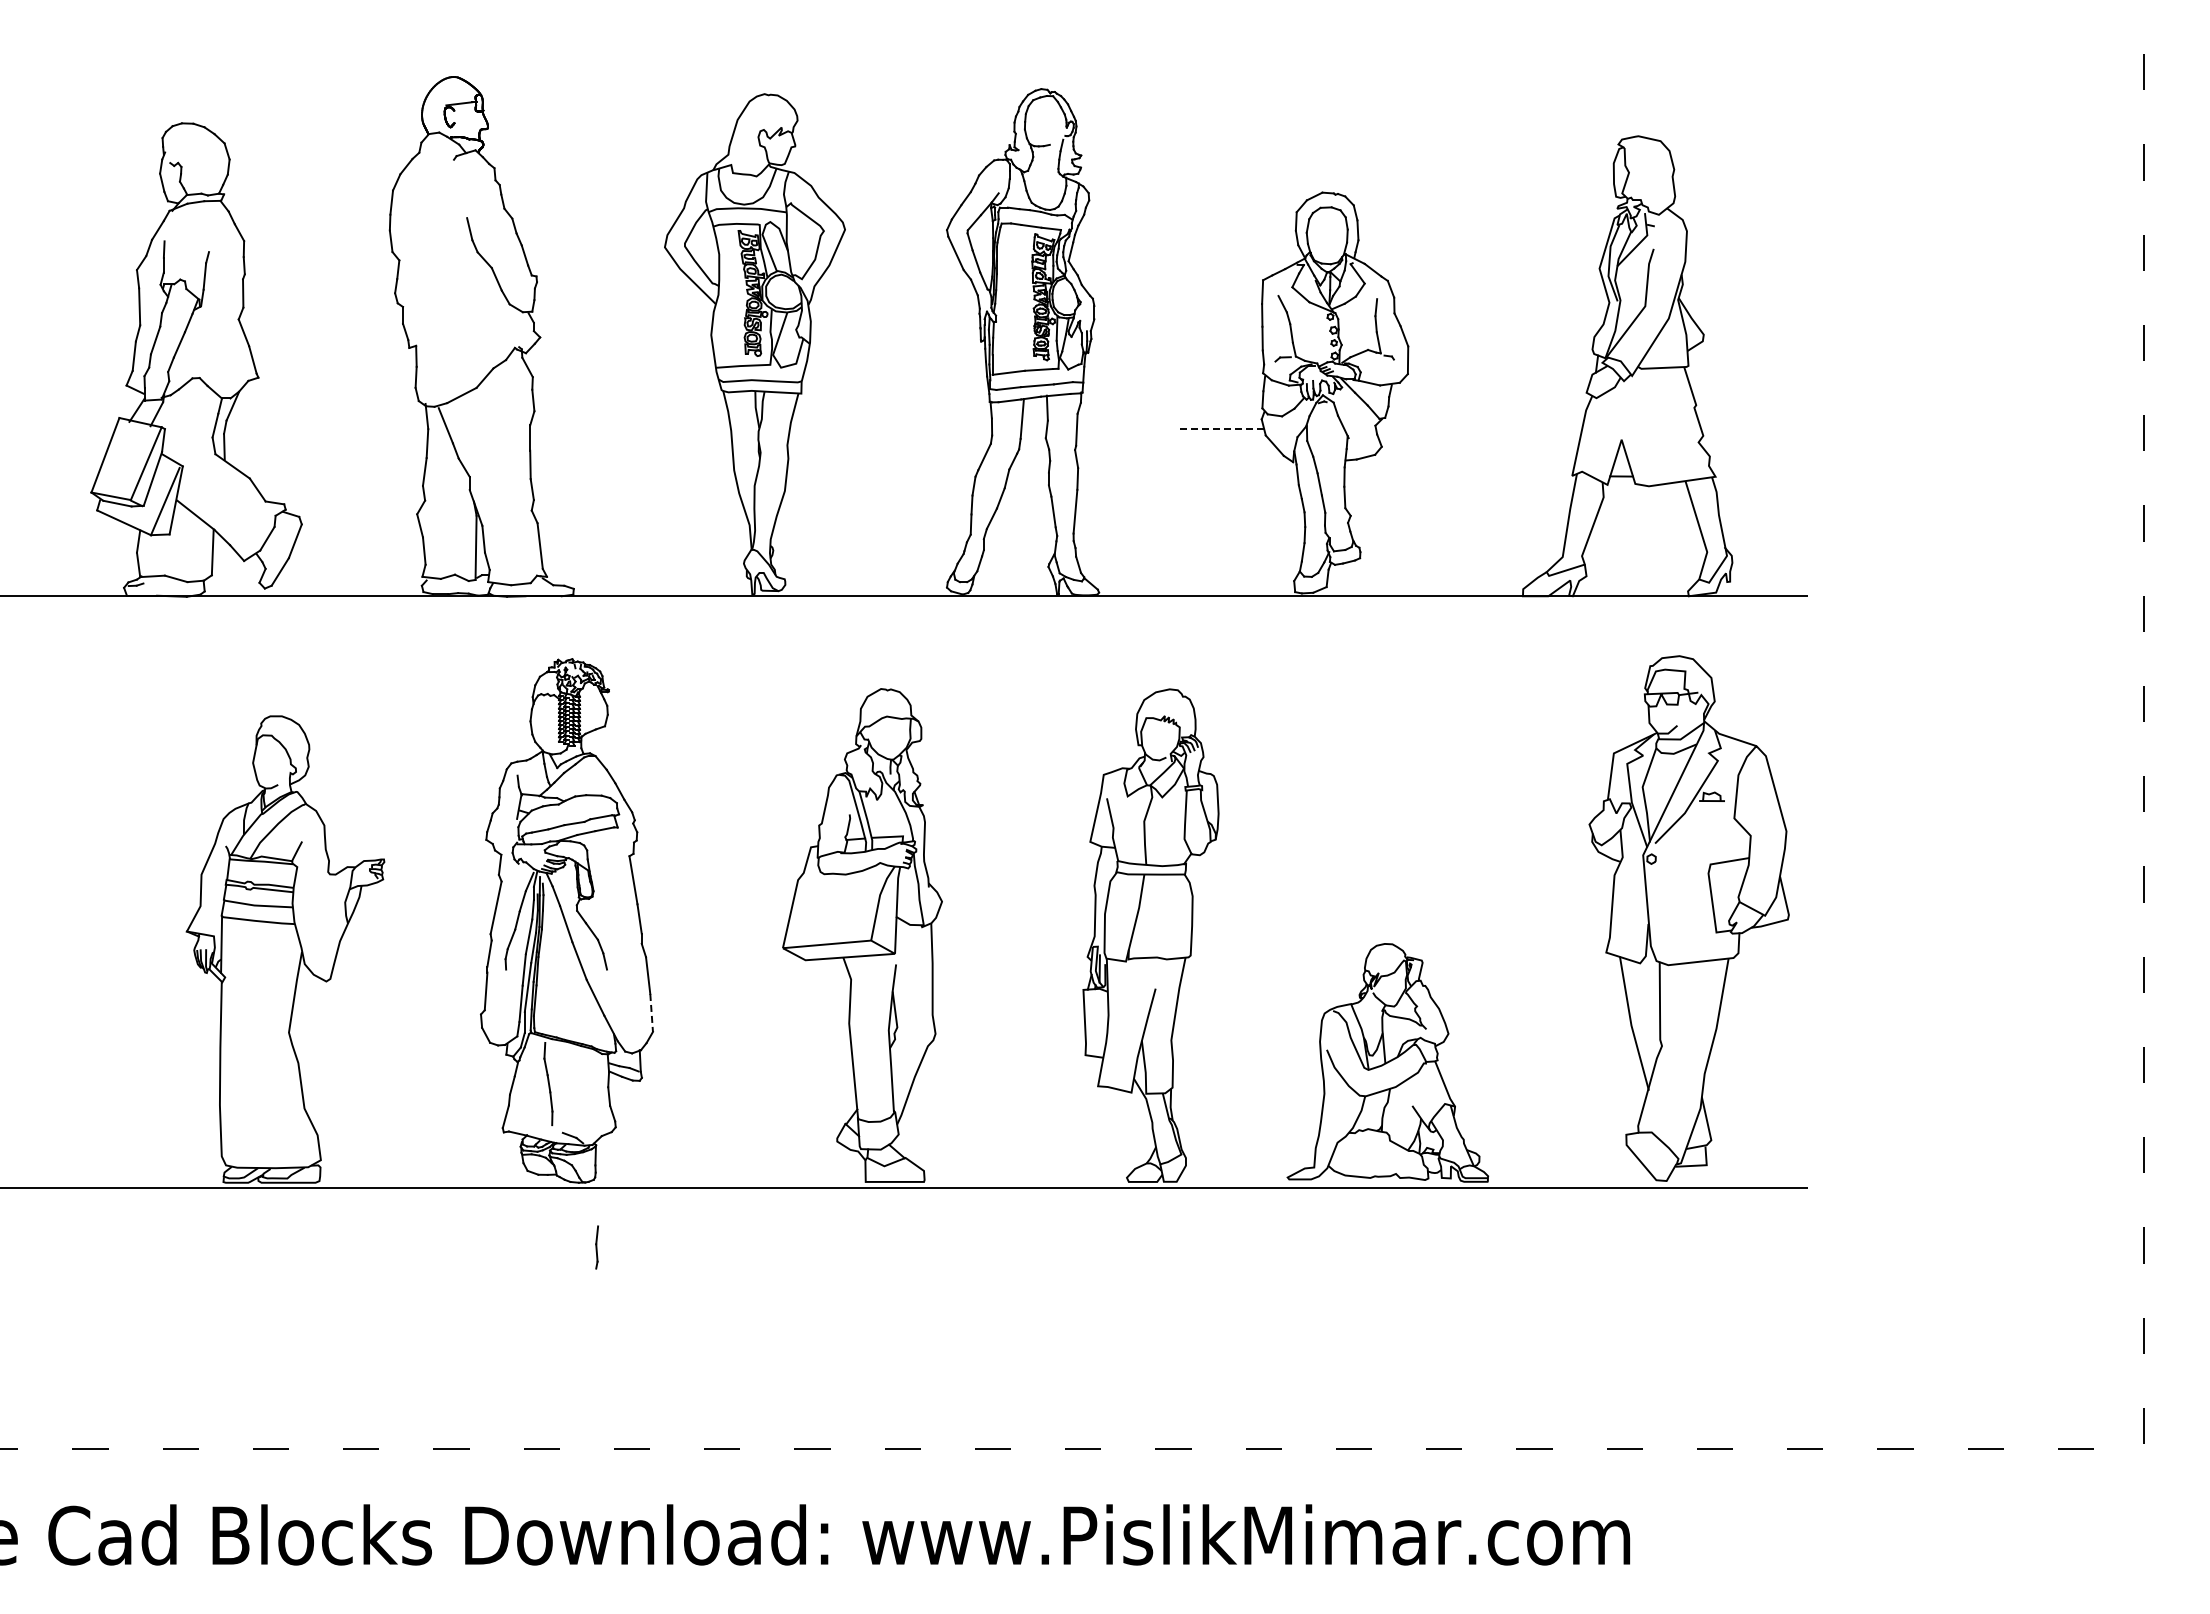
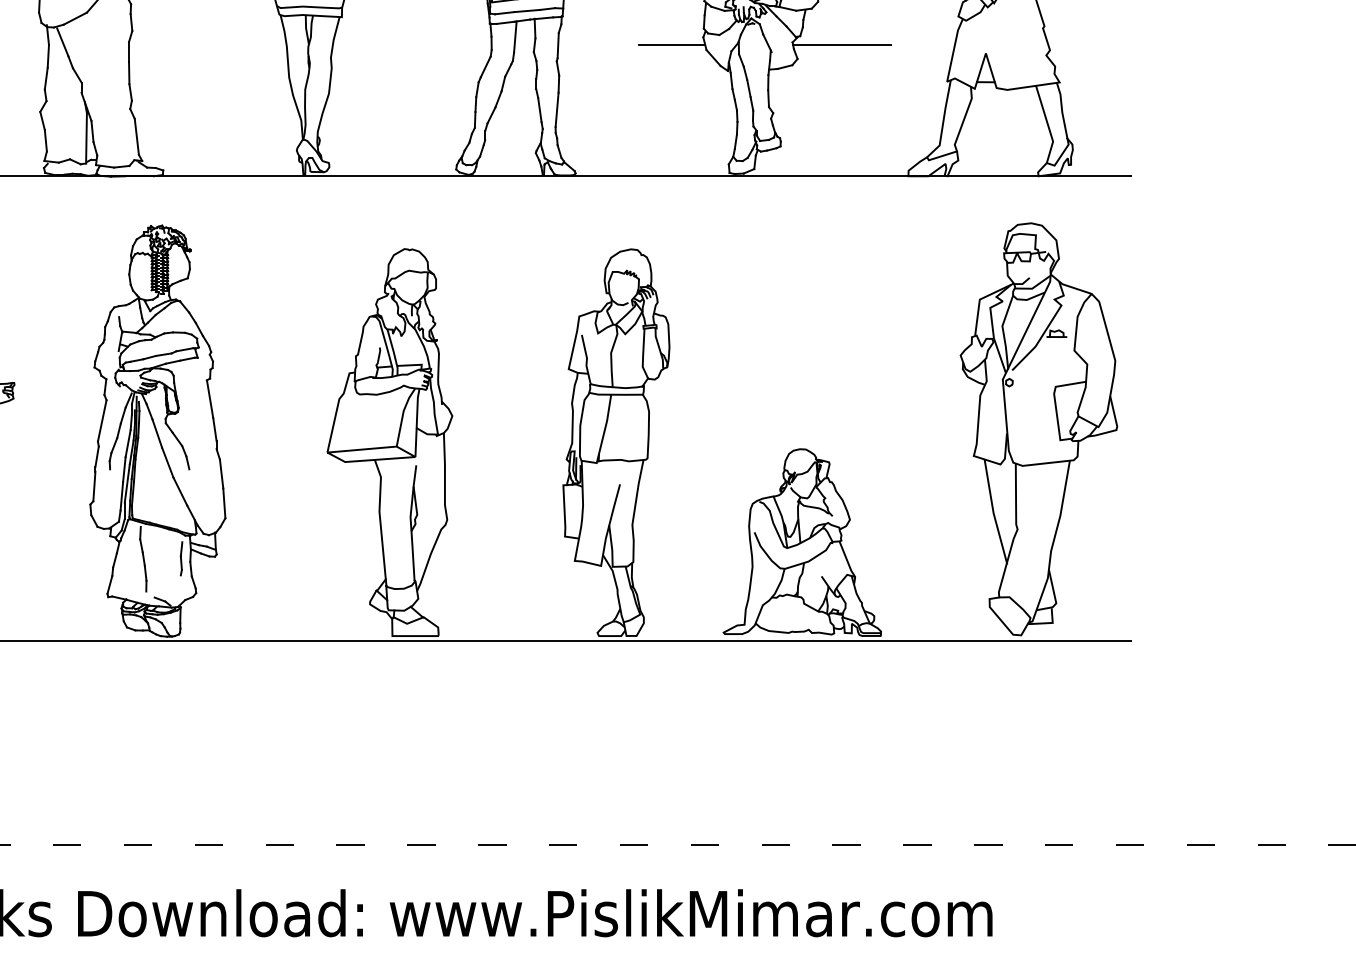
line: (1221, 428) -> (671, 44), dashed -> solid
line: (1438, 428) -> (842, 44), added
line: (651, 1013) -> (224, 503), dashed -> solid
line: (596, 1247) -> (181, 558), moved

